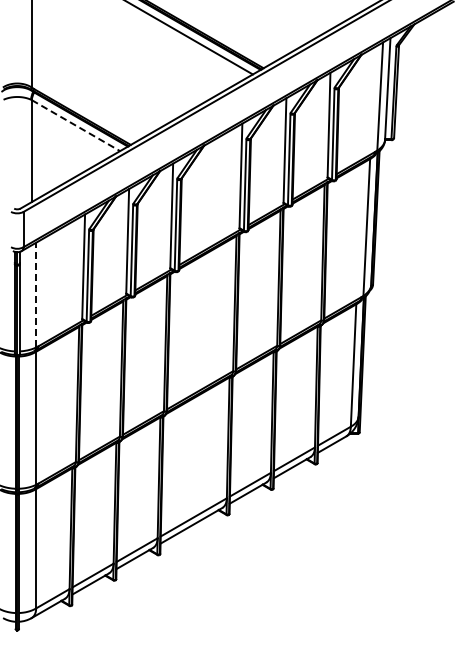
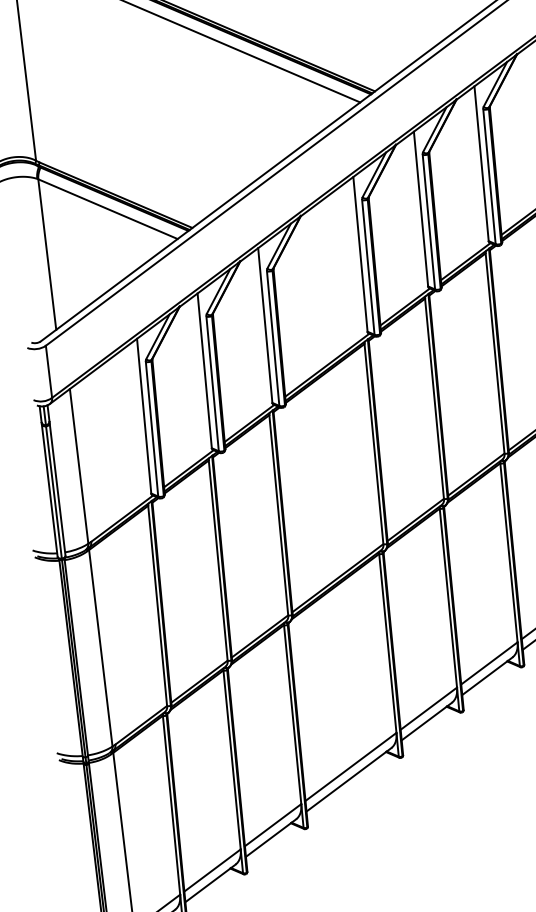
line: (75, 125) -> (107, 209), dashed -> solid
line: (36, 294) -> (79, 465), dashed -> solid

